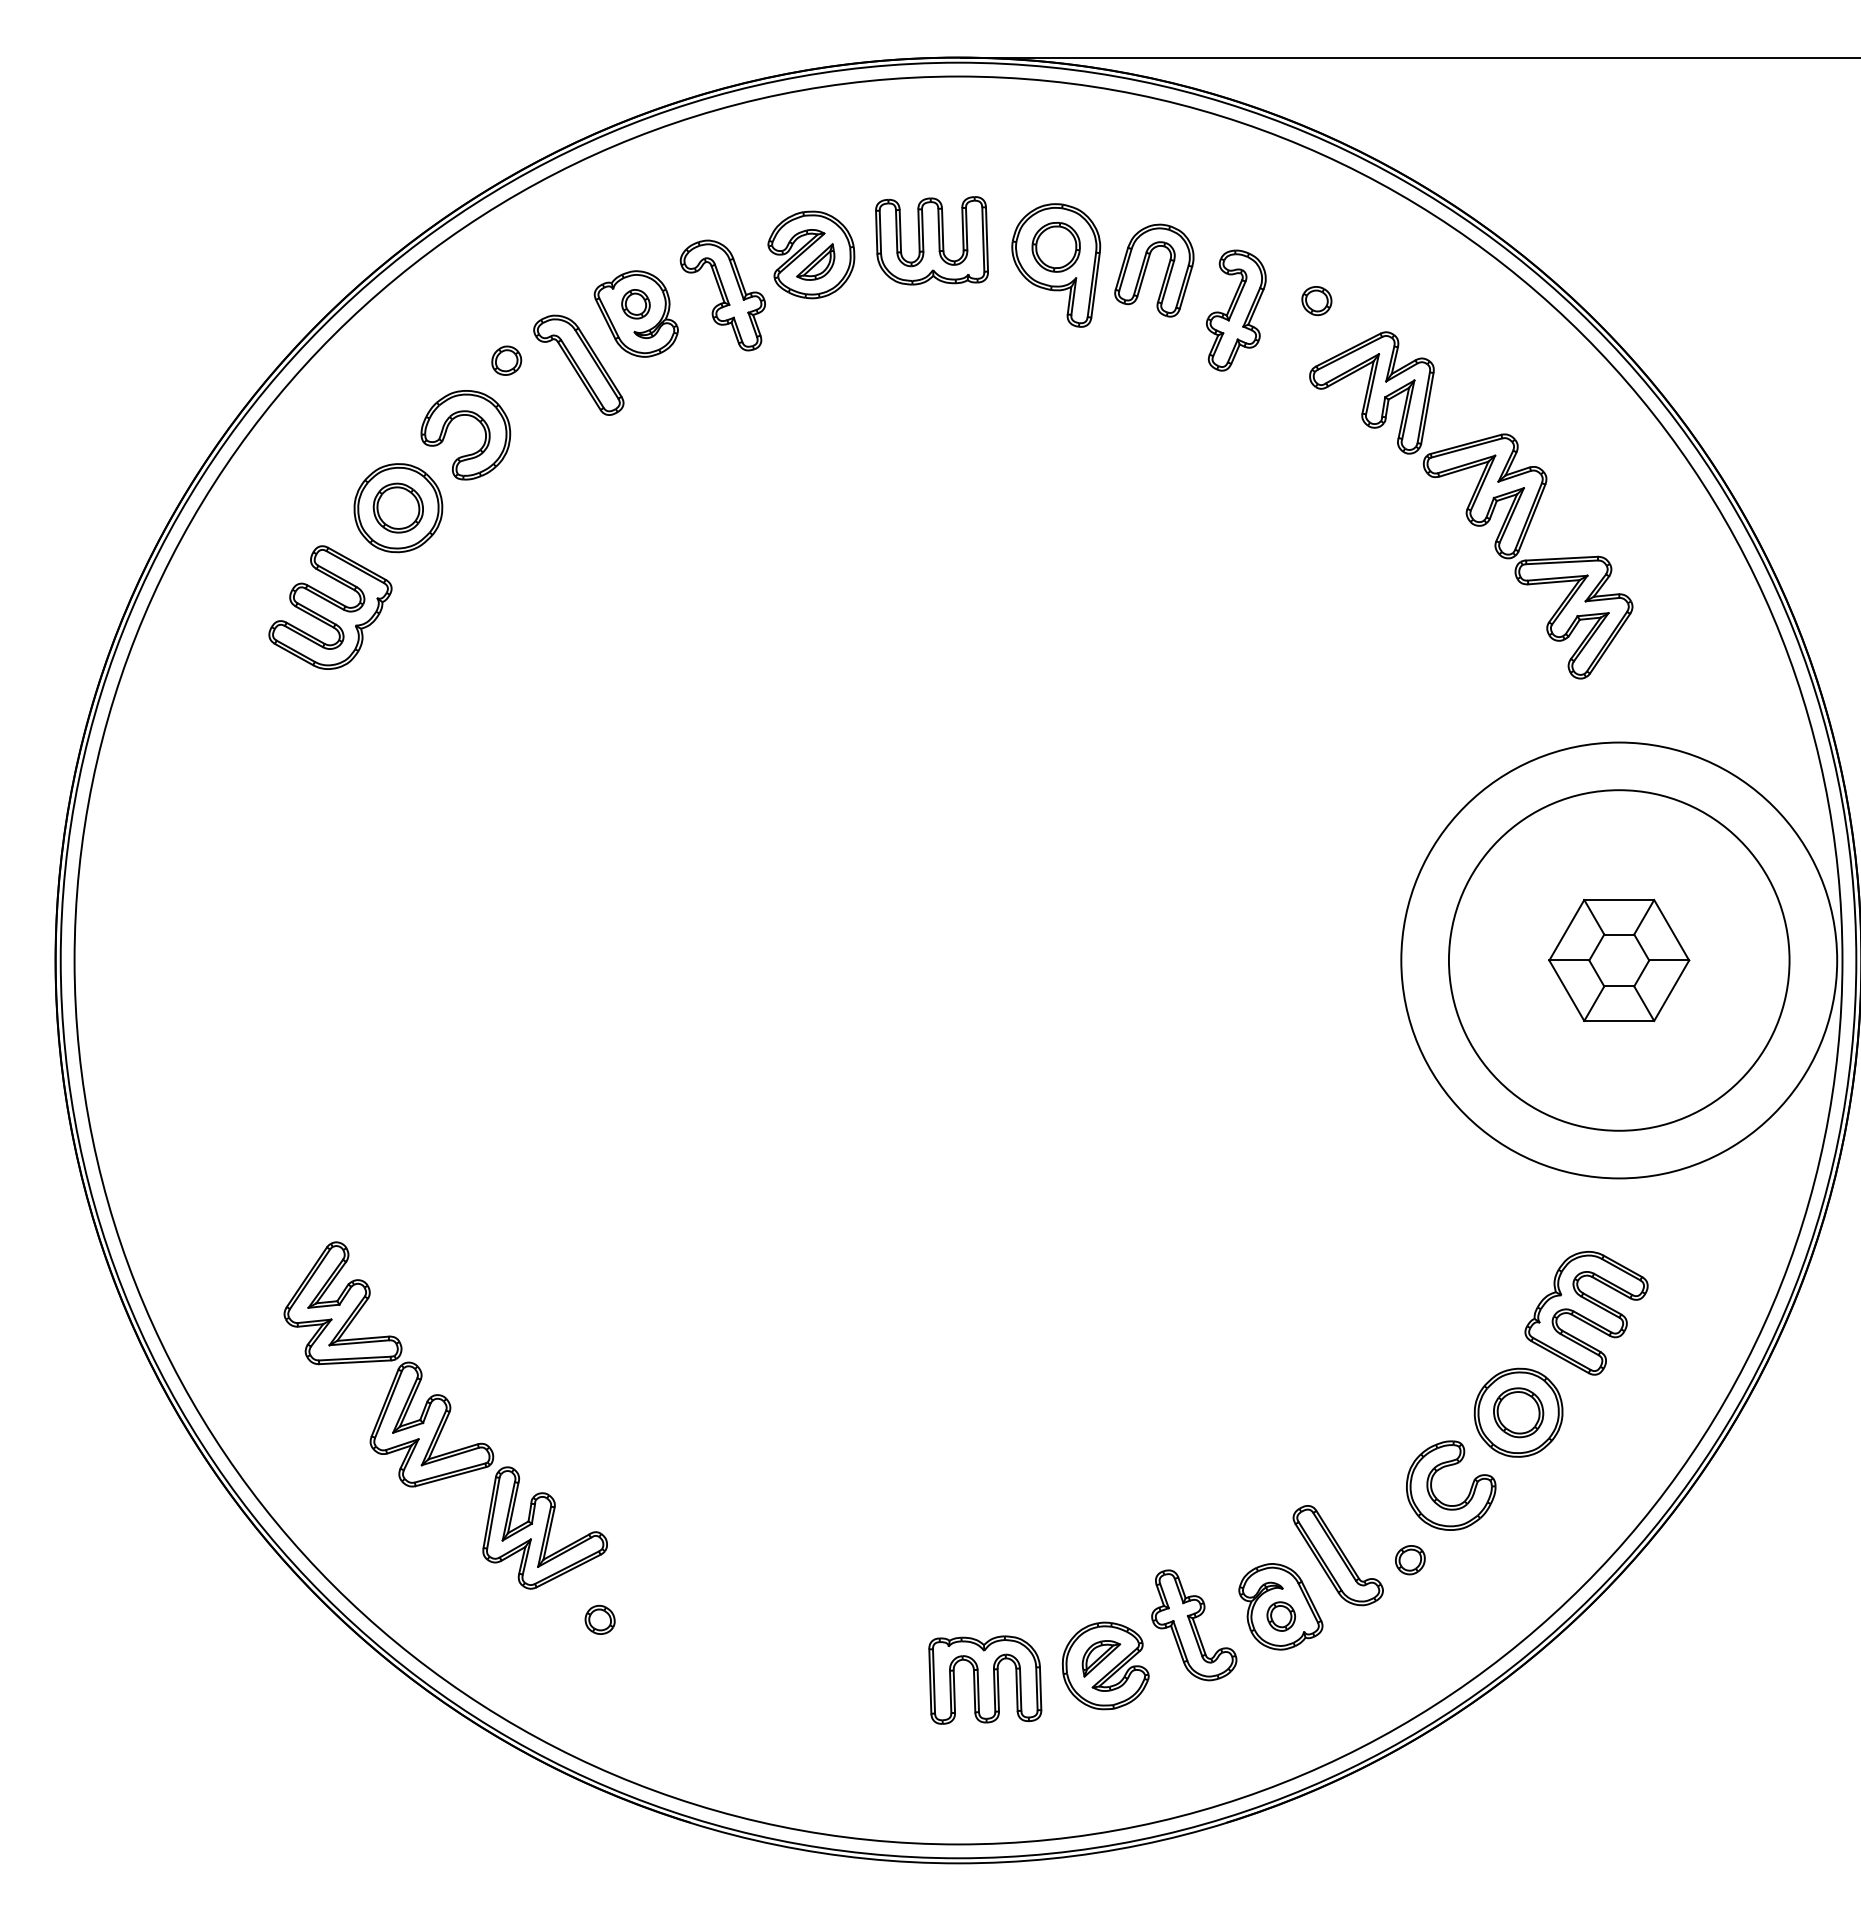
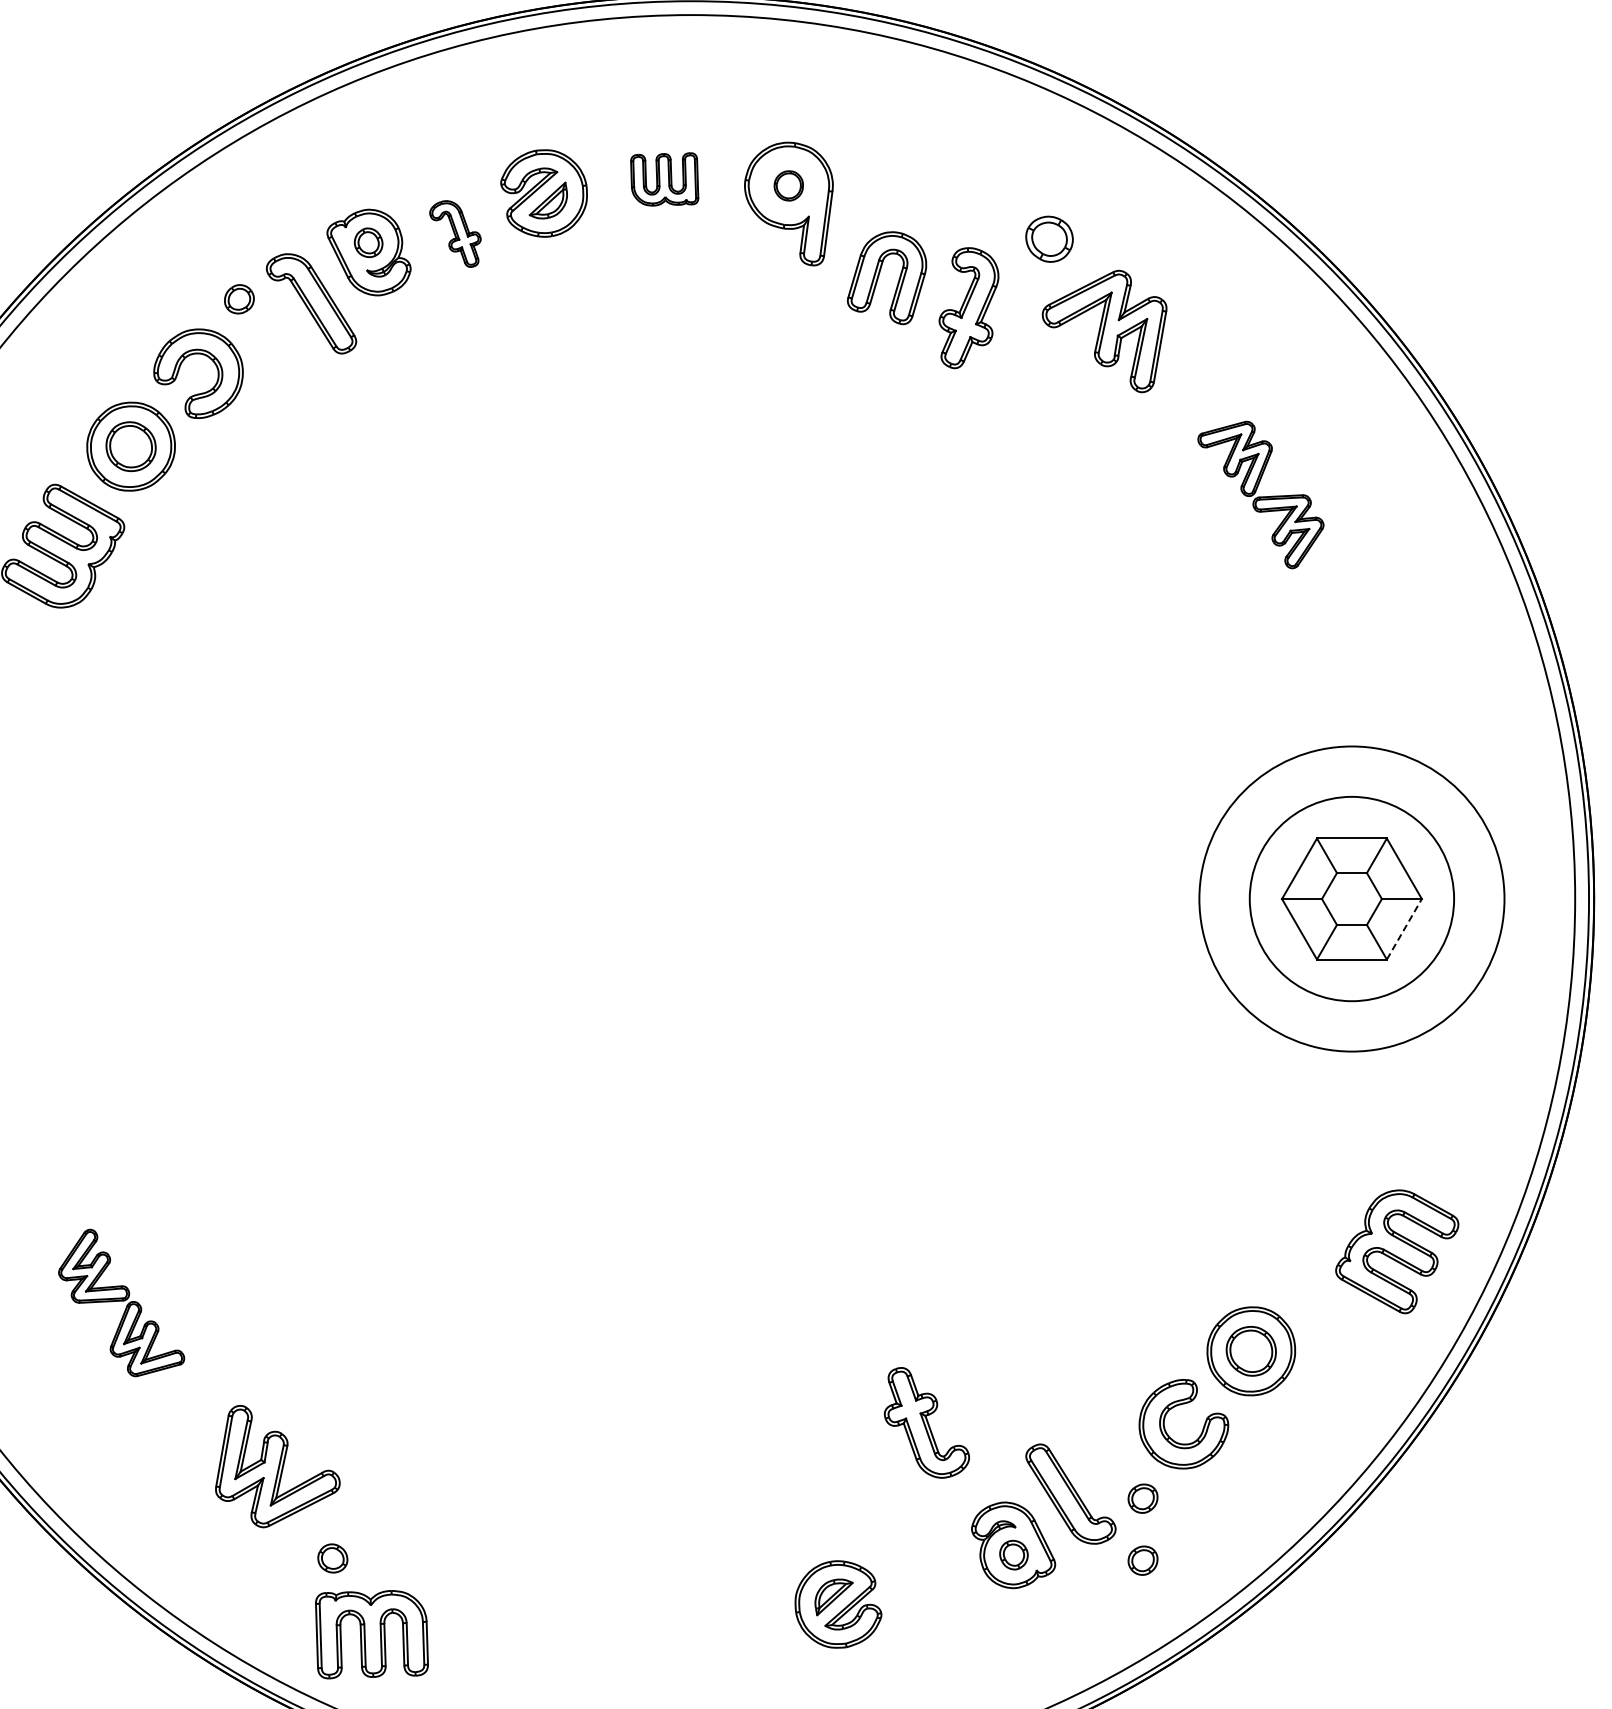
part: (931, 240) -> (664, 179), size x0.6
part: (1055, 247) -> (788, 186), size x0.6
part: (1147, 266) -> (880, 274), moved
part: (722, 295) -> (455, 234), size x0.6
part: (1316, 301) -> (1049, 240), size x1.6
part: (1235, 310) -> (968, 308), moved
part: (1528, 556) -> (1261, 495), size x0.6
circle: (1618, 960) -> (1351, 899), size x0.6
circle: (1619, 960) -> (1352, 899), size x0.7
line: (1671, 990) -> (1404, 929), solid -> dashed
part: (1586, 1313) -> (1397, 1252), moved
part: (388, 1364) -> (121, 1303), size x0.6
part: (1410, 1622) -> (1143, 1561), added
part: (1194, 1625) -> (927, 1423), moved
part: (985, 1679) -> (372, 1634), moved

